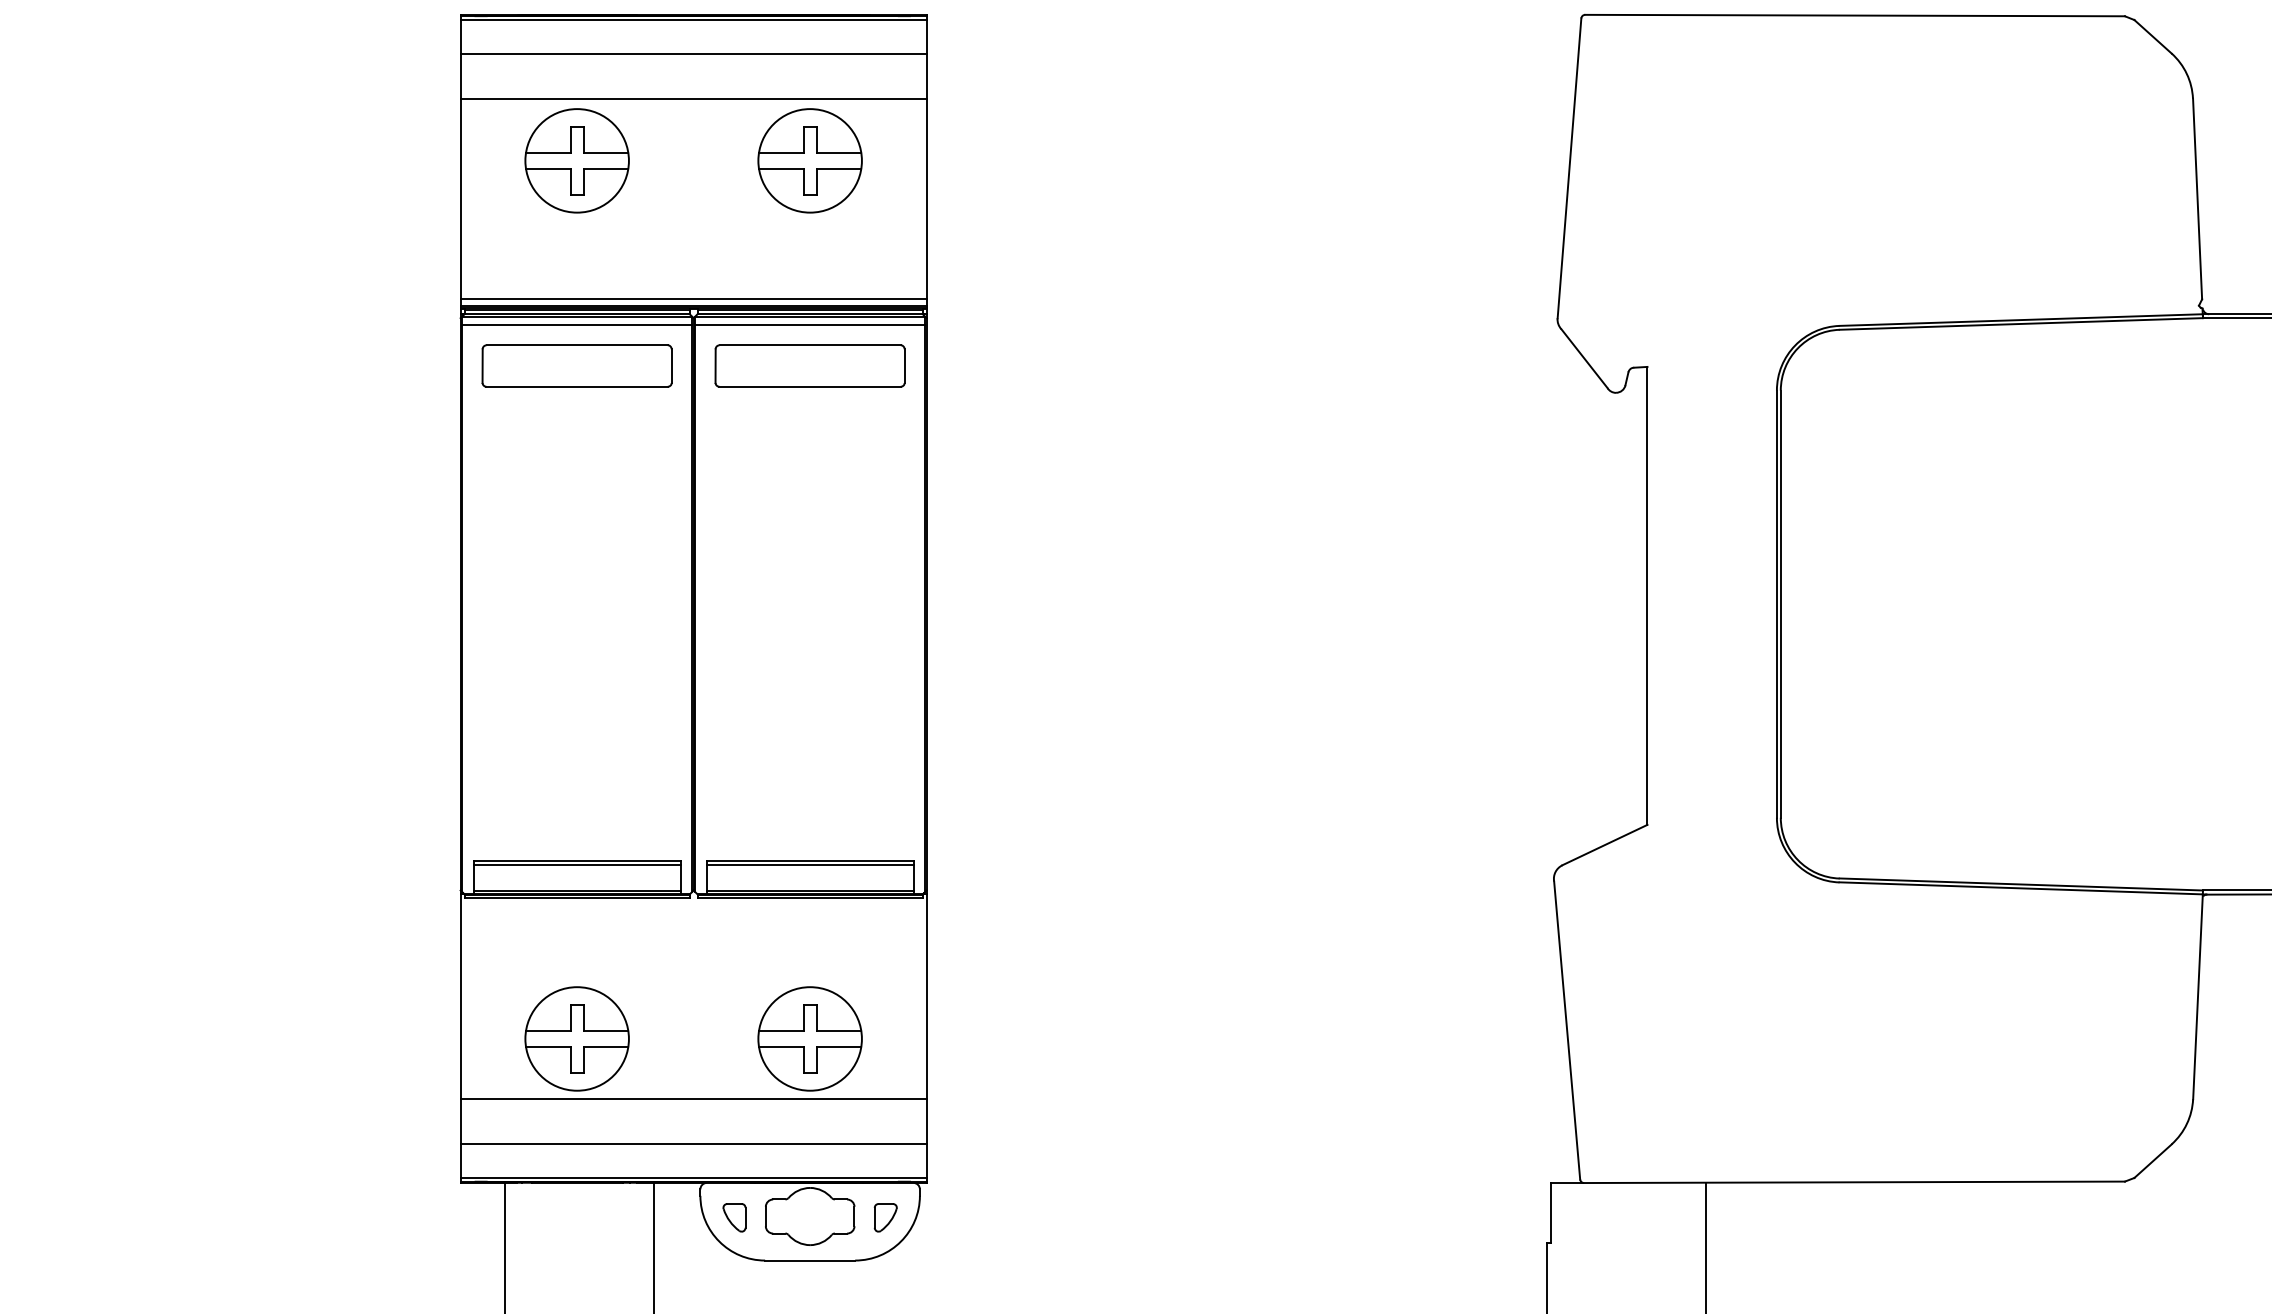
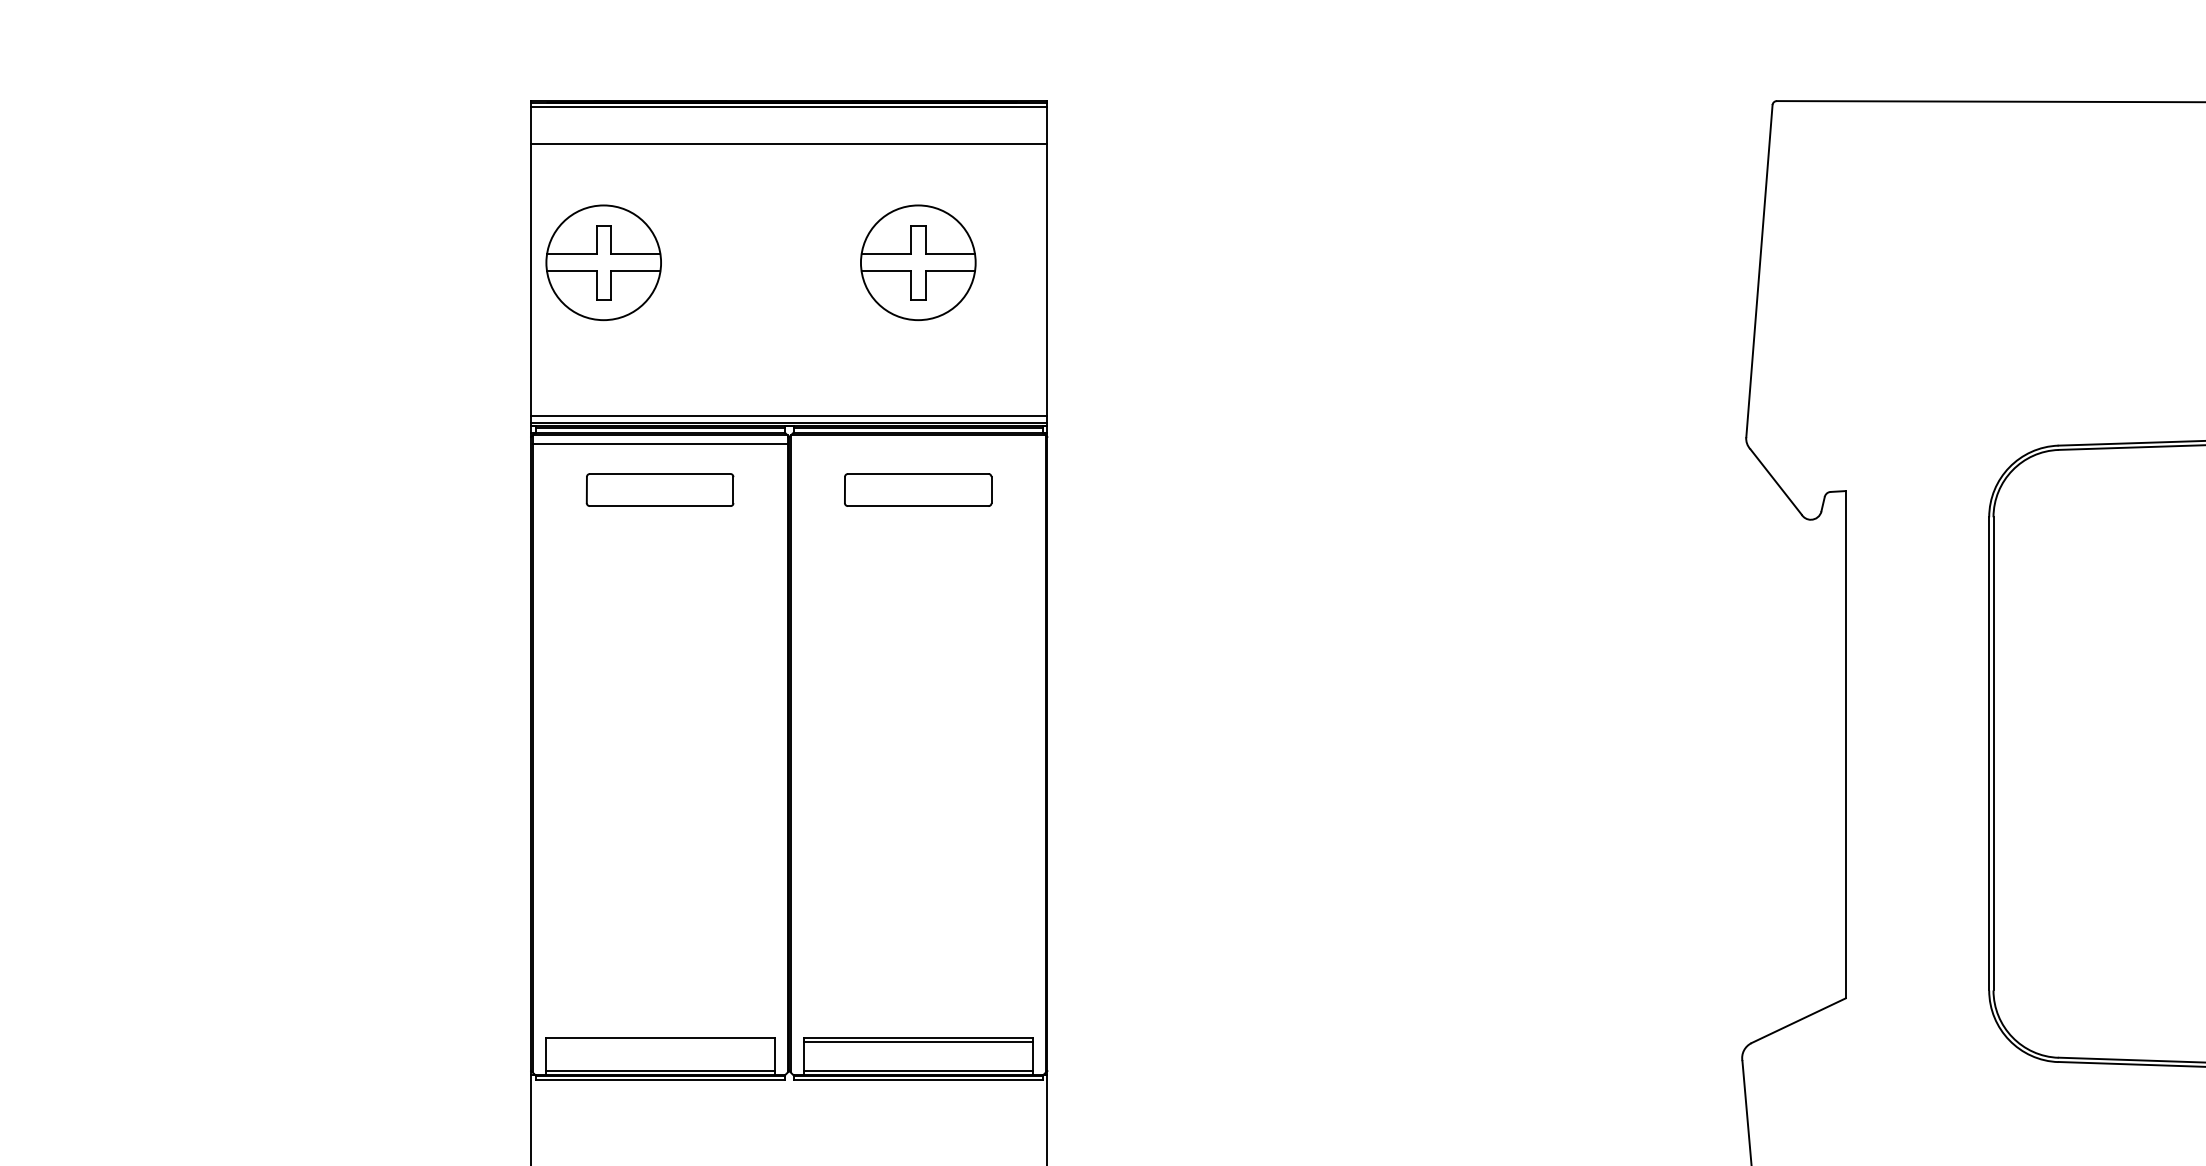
line: (693, 98) -> (789, 193), removed
part: (576, 160) -> (603, 262), moved
line: (809, 324) -> (917, 444), removed
part: (576, 365) -> (659, 489), size x0.7
part: (809, 365) -> (917, 489), size x0.7
line: (576, 864) -> (659, 1042), removed

